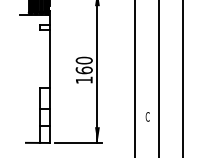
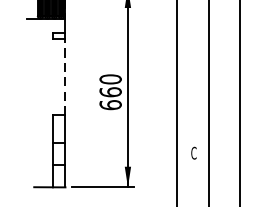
line: (49, 58) -> (65, 76), solid -> dashed
text: (83, 80) -> (109, 105), 160 -> 660

